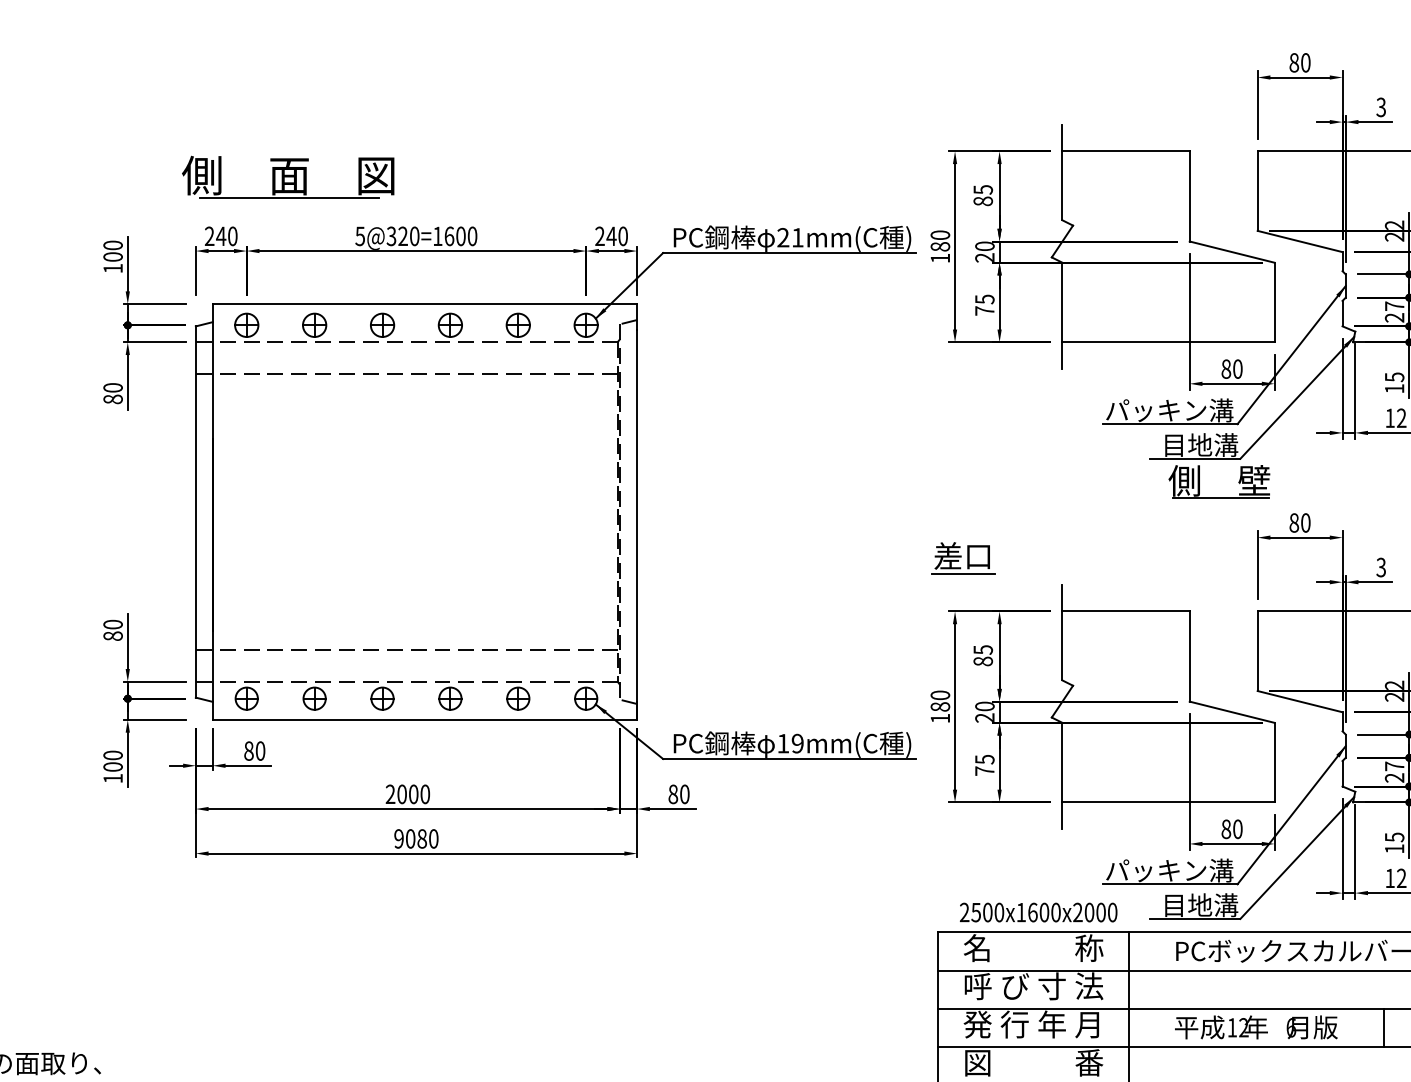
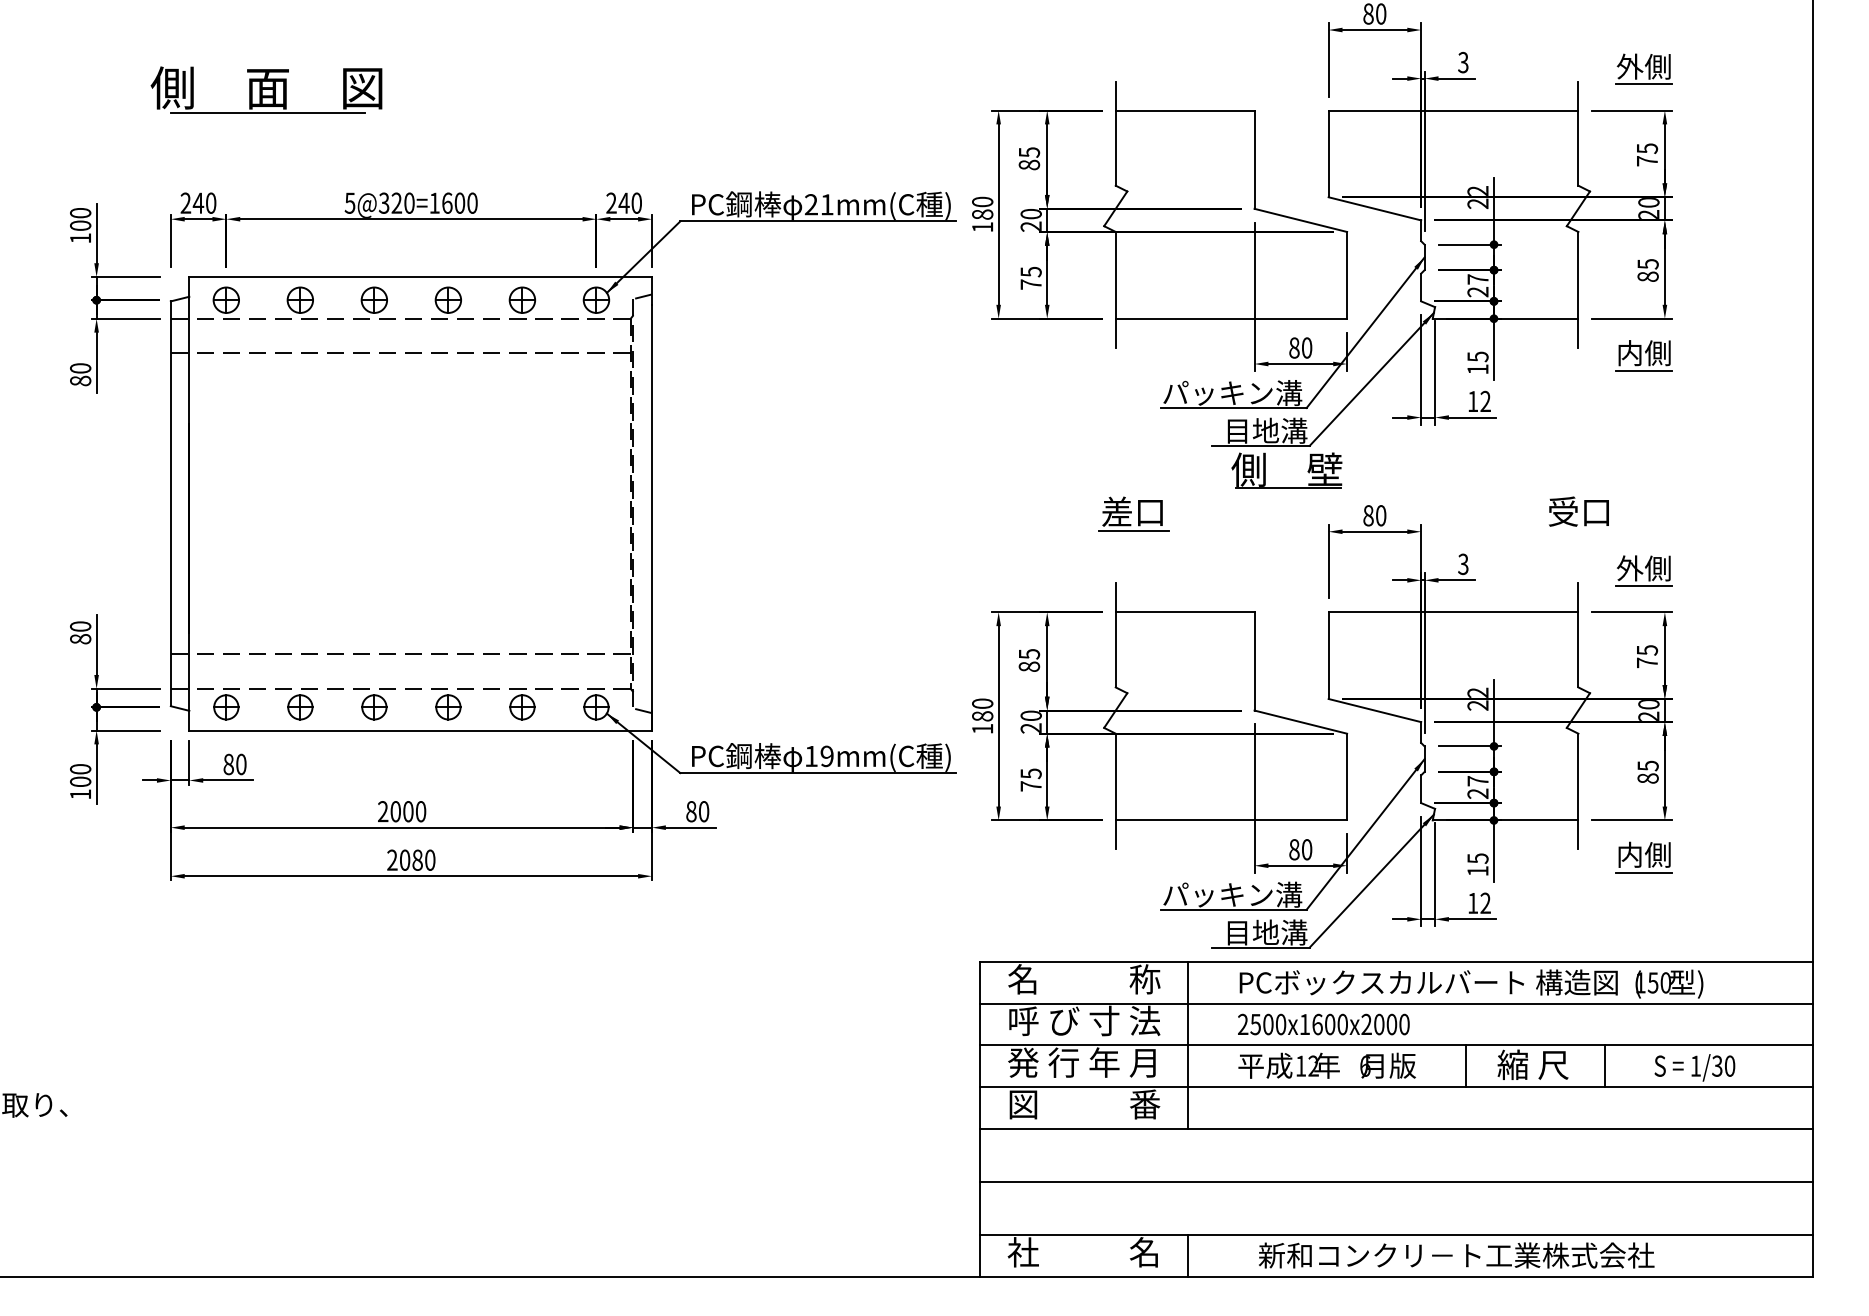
part: (288, 177) -> (266, 89), moved
part: (963, 557) -> (1133, 513), moved
text: (399, 839) -> (392, 860), 9080 -> 2080
text: (1038, 912) -> (1323, 1024), moved

